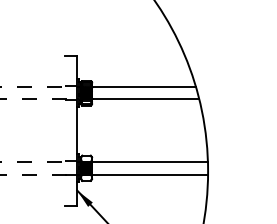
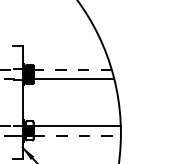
line: (143, 86) -> (72, 69), solid -> dashed
line: (150, 174) -> (77, 135), solid -> dashed

